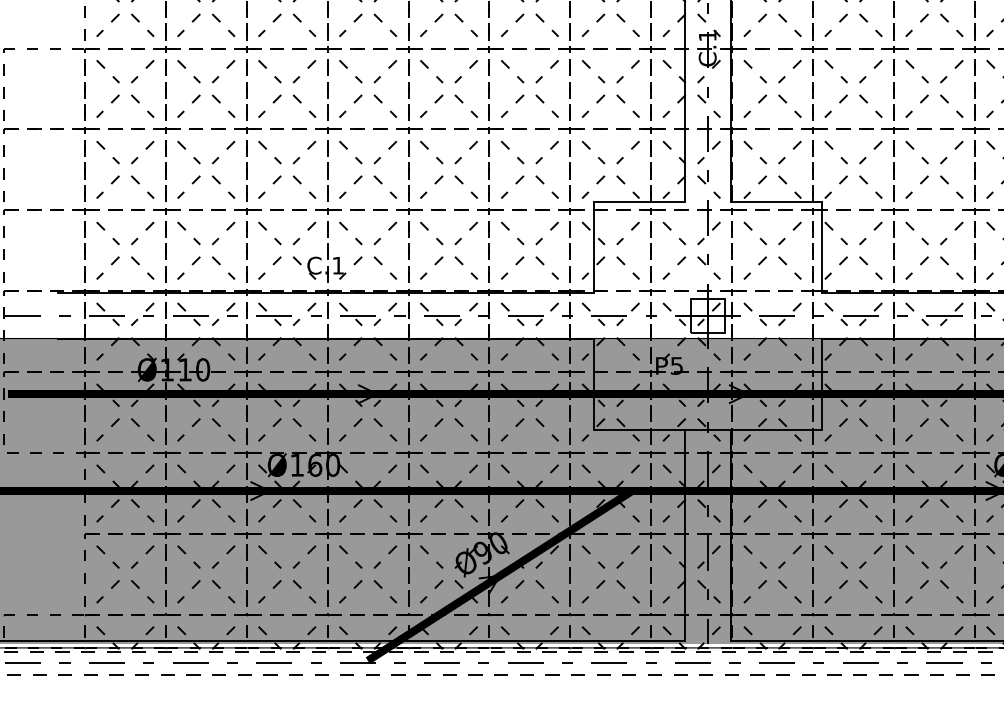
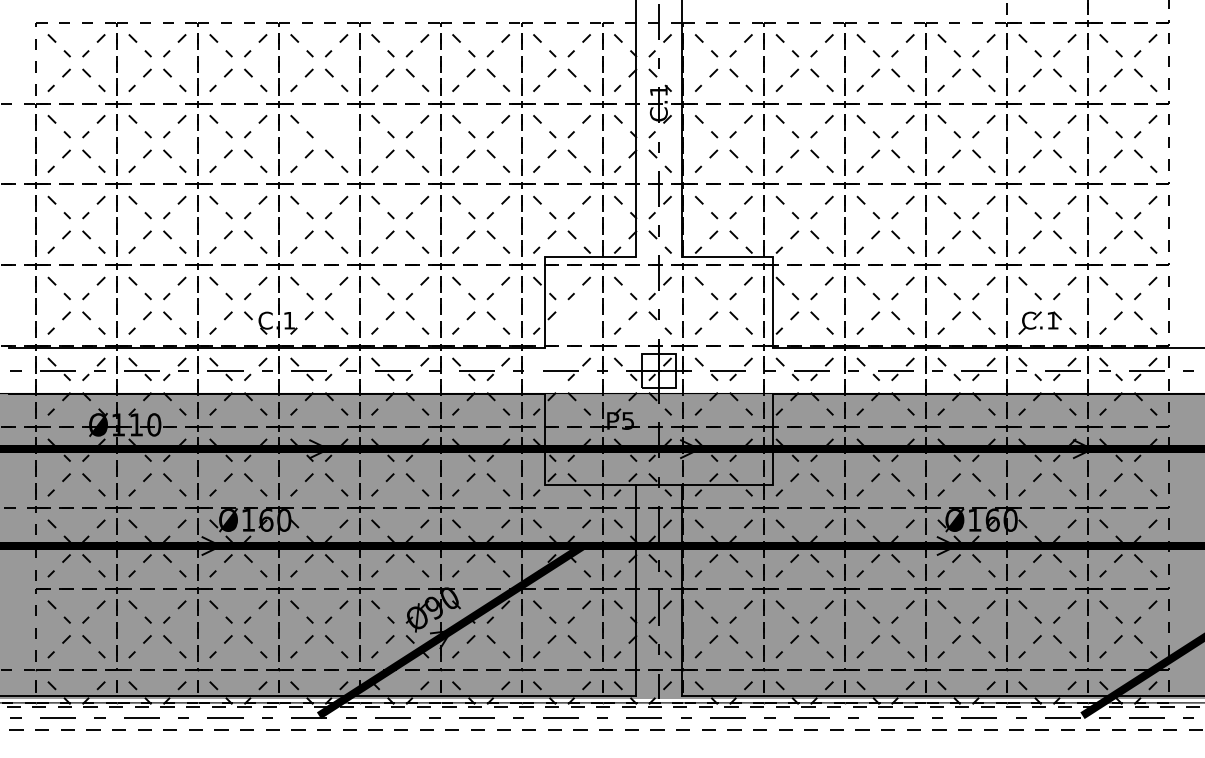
line: (388, 68) -> (339, 123), removed
line: (625, 264) -> (576, 319), removed
line: (593, 314) -> (544, 369), removed

